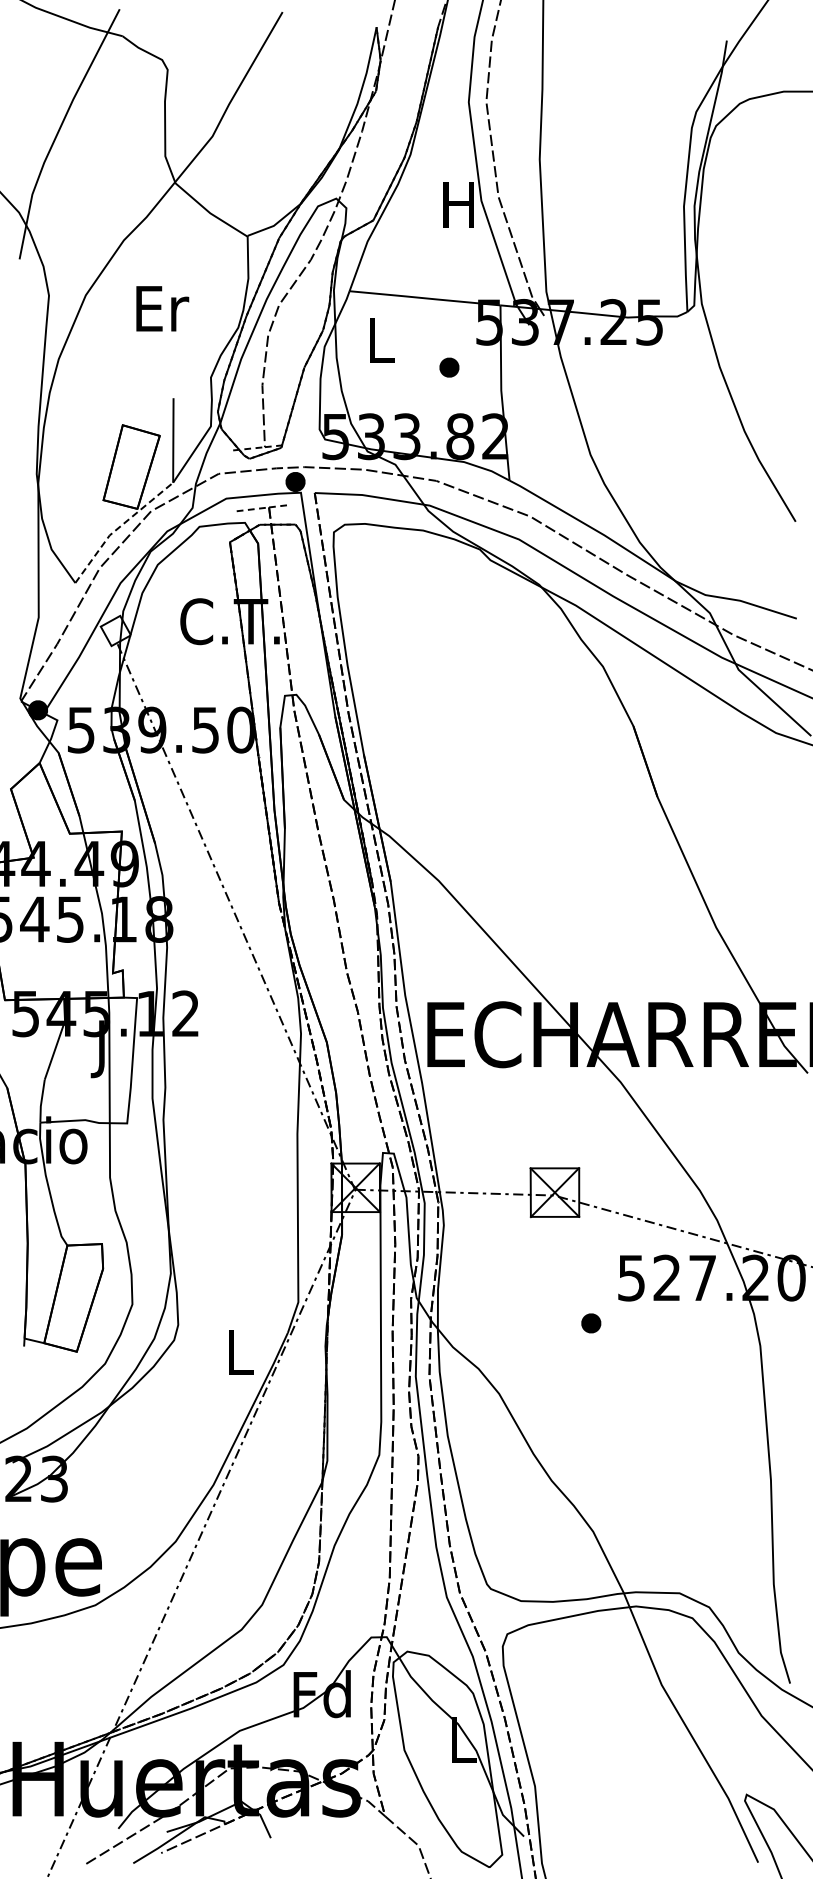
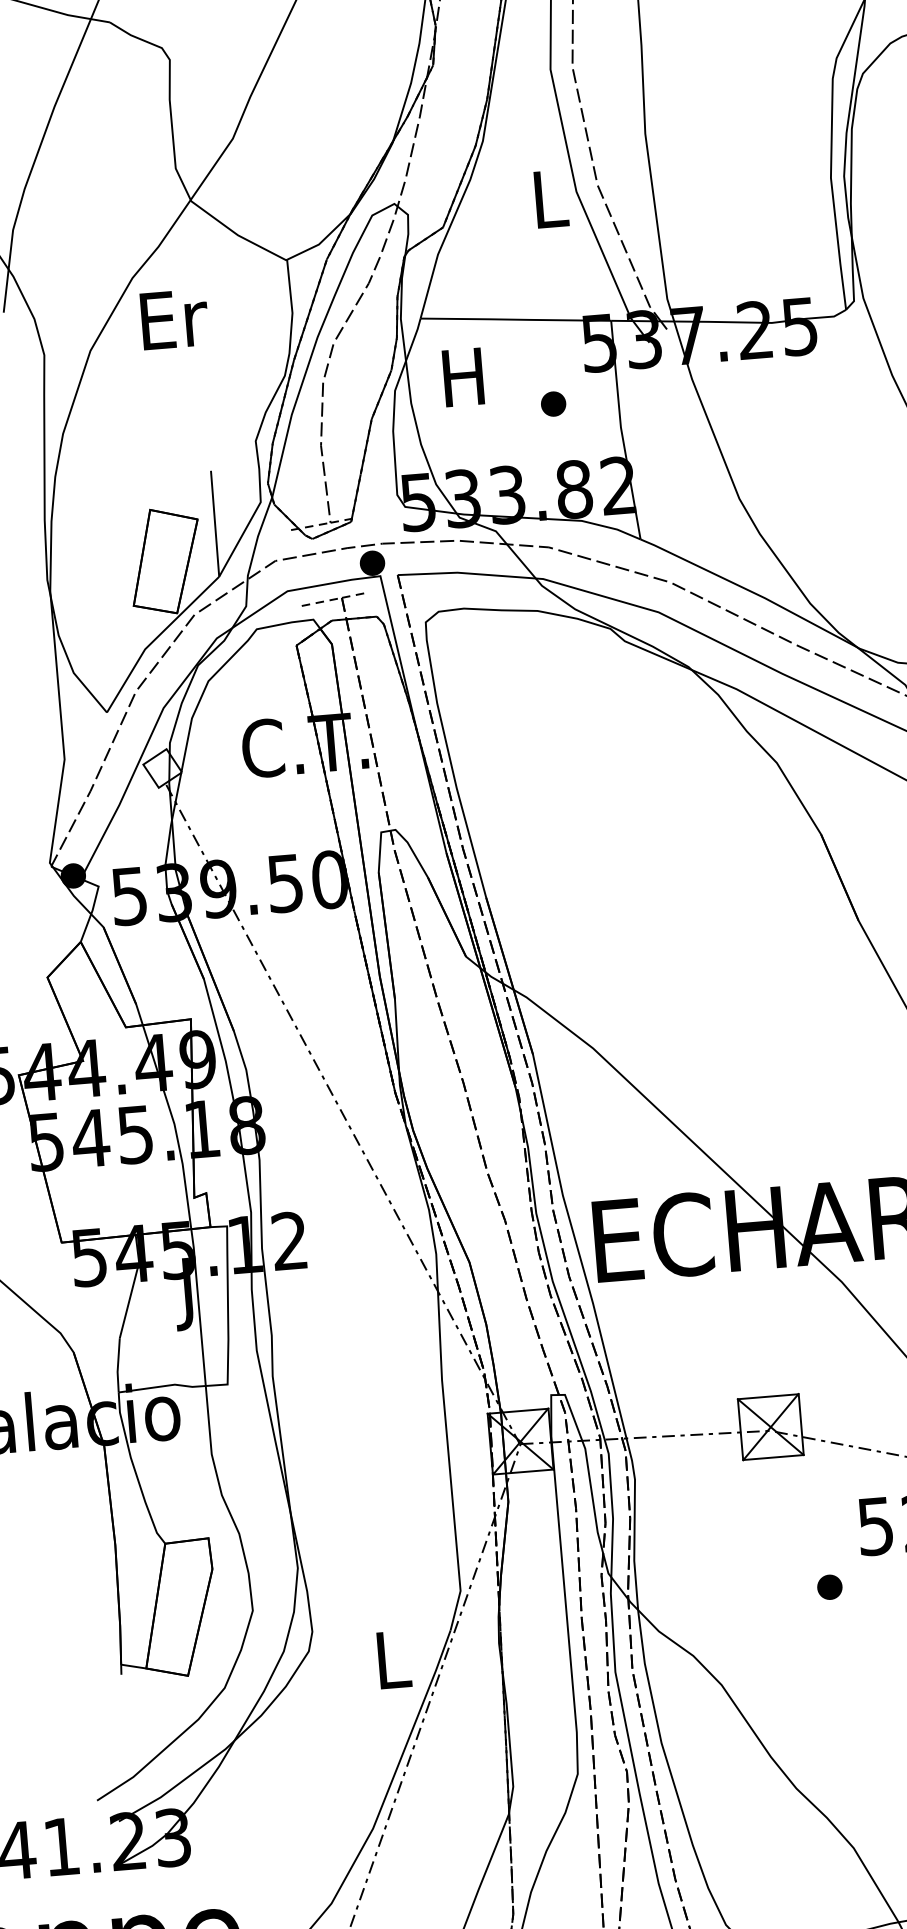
text: (458, 204) -> (548, 198), H -> L
text: (162, 308) -> (174, 318), moved
text: (379, 340) -> (463, 377), L -> H
line: (118, 527) -> (155, 638), dashed -> solid

